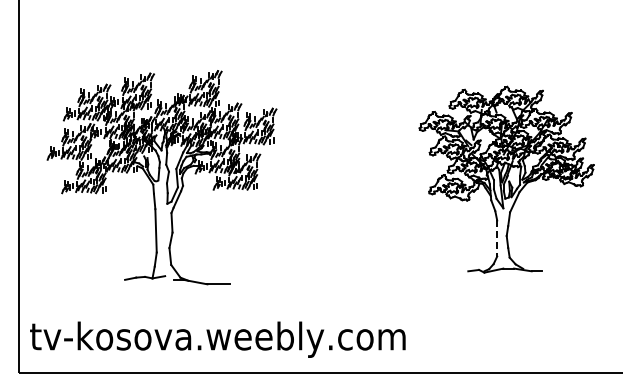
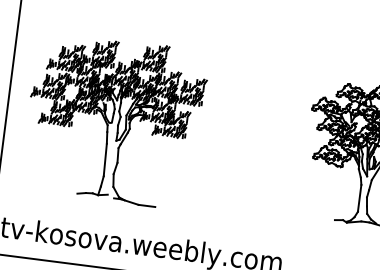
line: (497, 238) -> (359, 198), dashed -> solid

